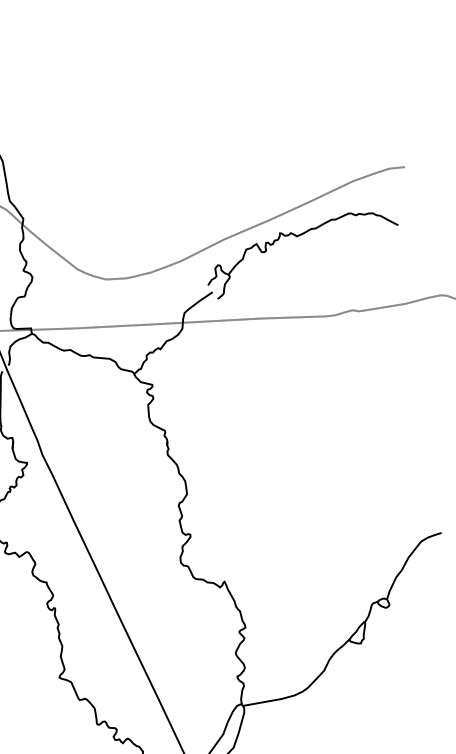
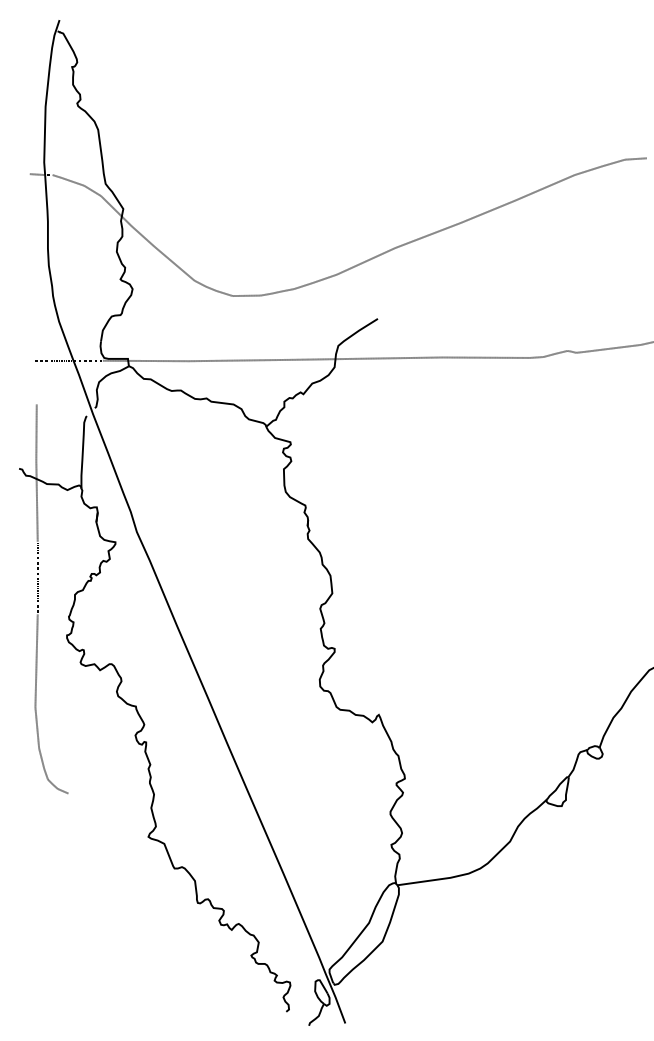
part: (296, 237) -> (495, 248), removed

